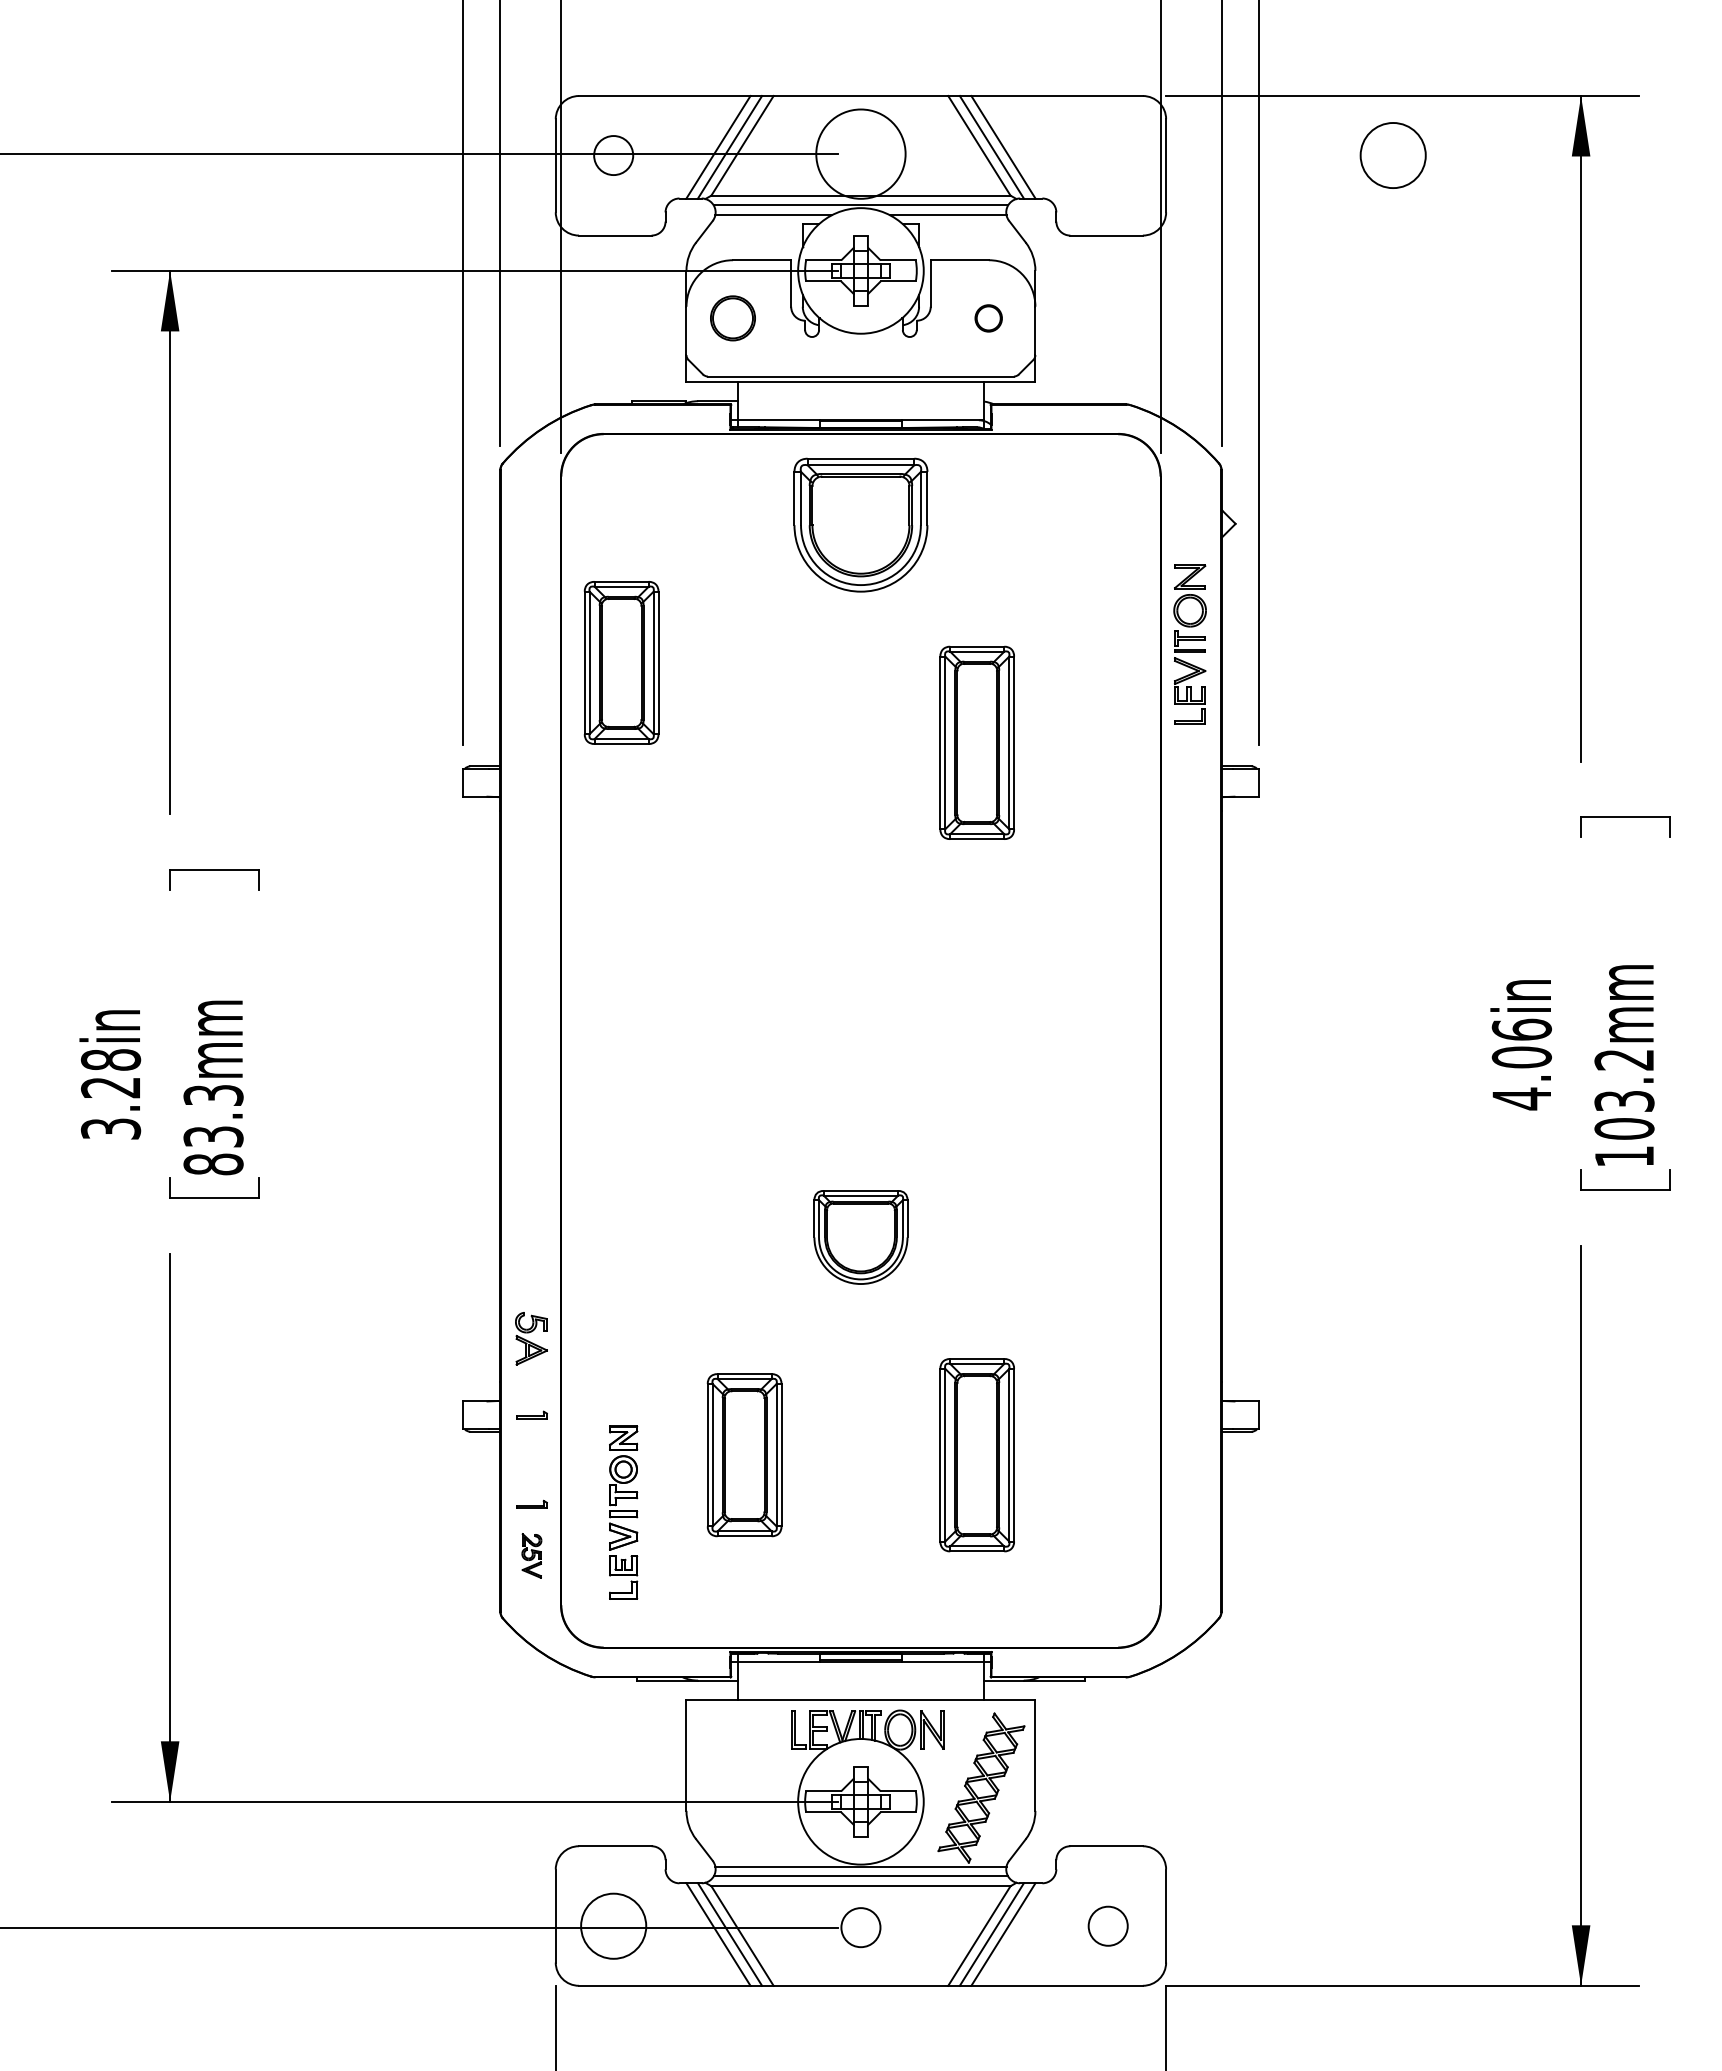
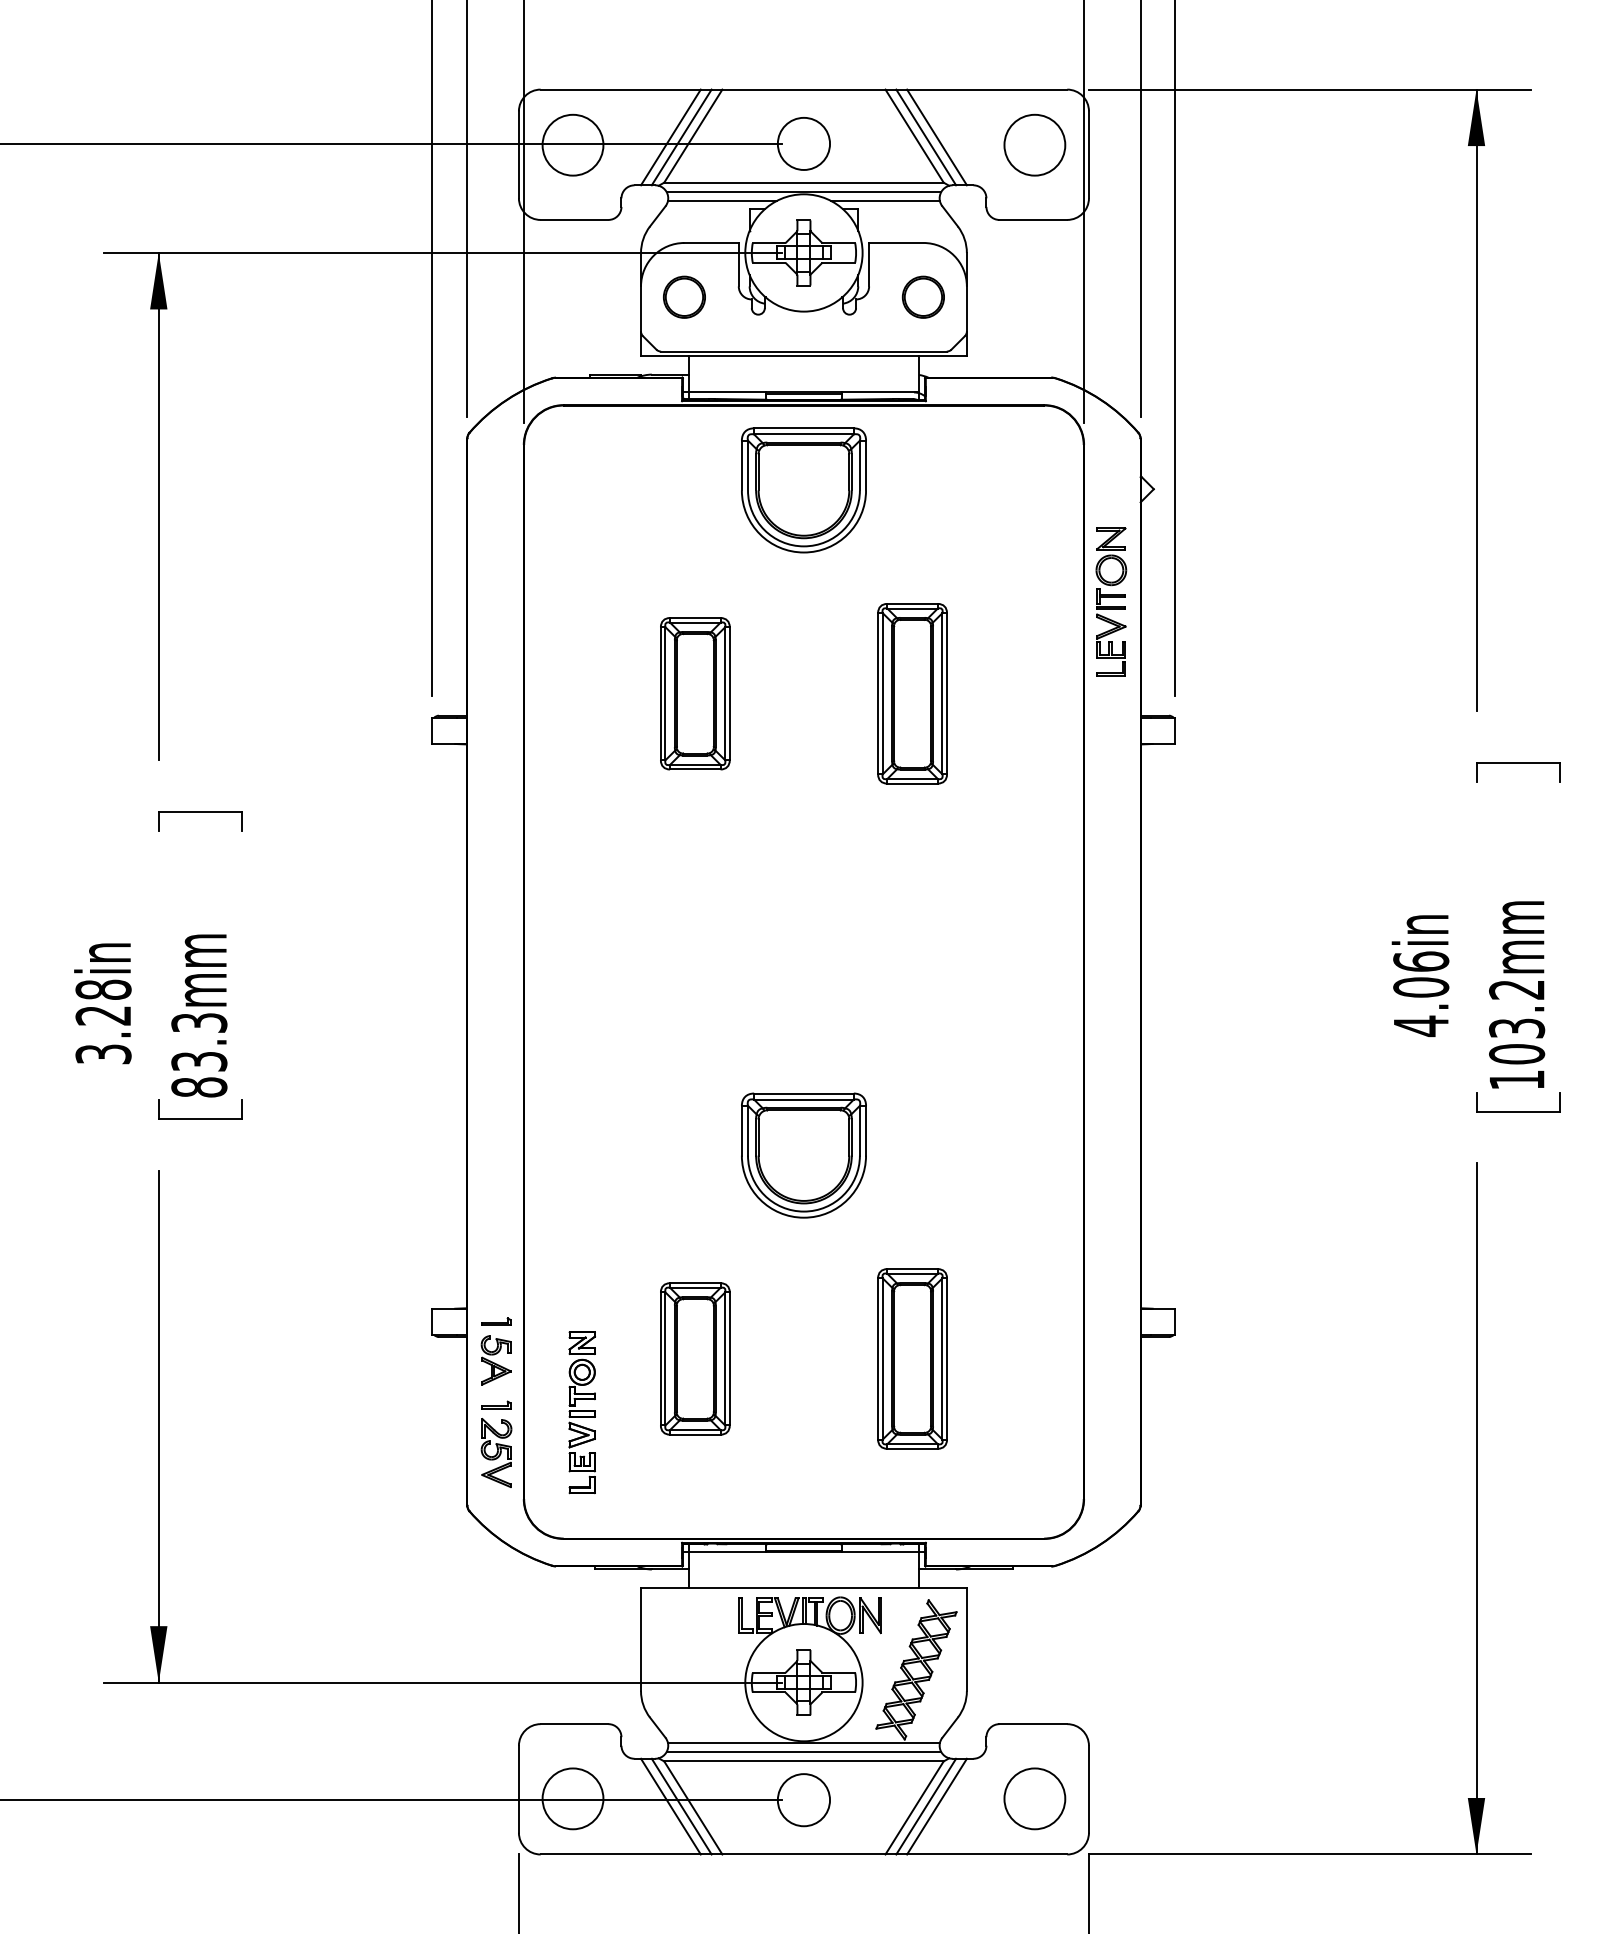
circle: (860, 154) -> (803, 144), size x0.62
circle: (613, 155) -> (572, 145), size x1.67
circle: (1392, 155) -> (1034, 145), moved
part: (988, 318) -> (923, 297), size x1.67
part: (621, 662) -> (695, 693), moved
part: (860, 1237) -> (803, 1155), size x1.43
part: (531, 1338) -> (496, 1360), moved
part: (531, 1555) -> (496, 1452), size x1.67
circle: (1107, 1925) -> (1034, 1798), size x1.67
circle: (860, 1927) -> (803, 1800), size x1.43

